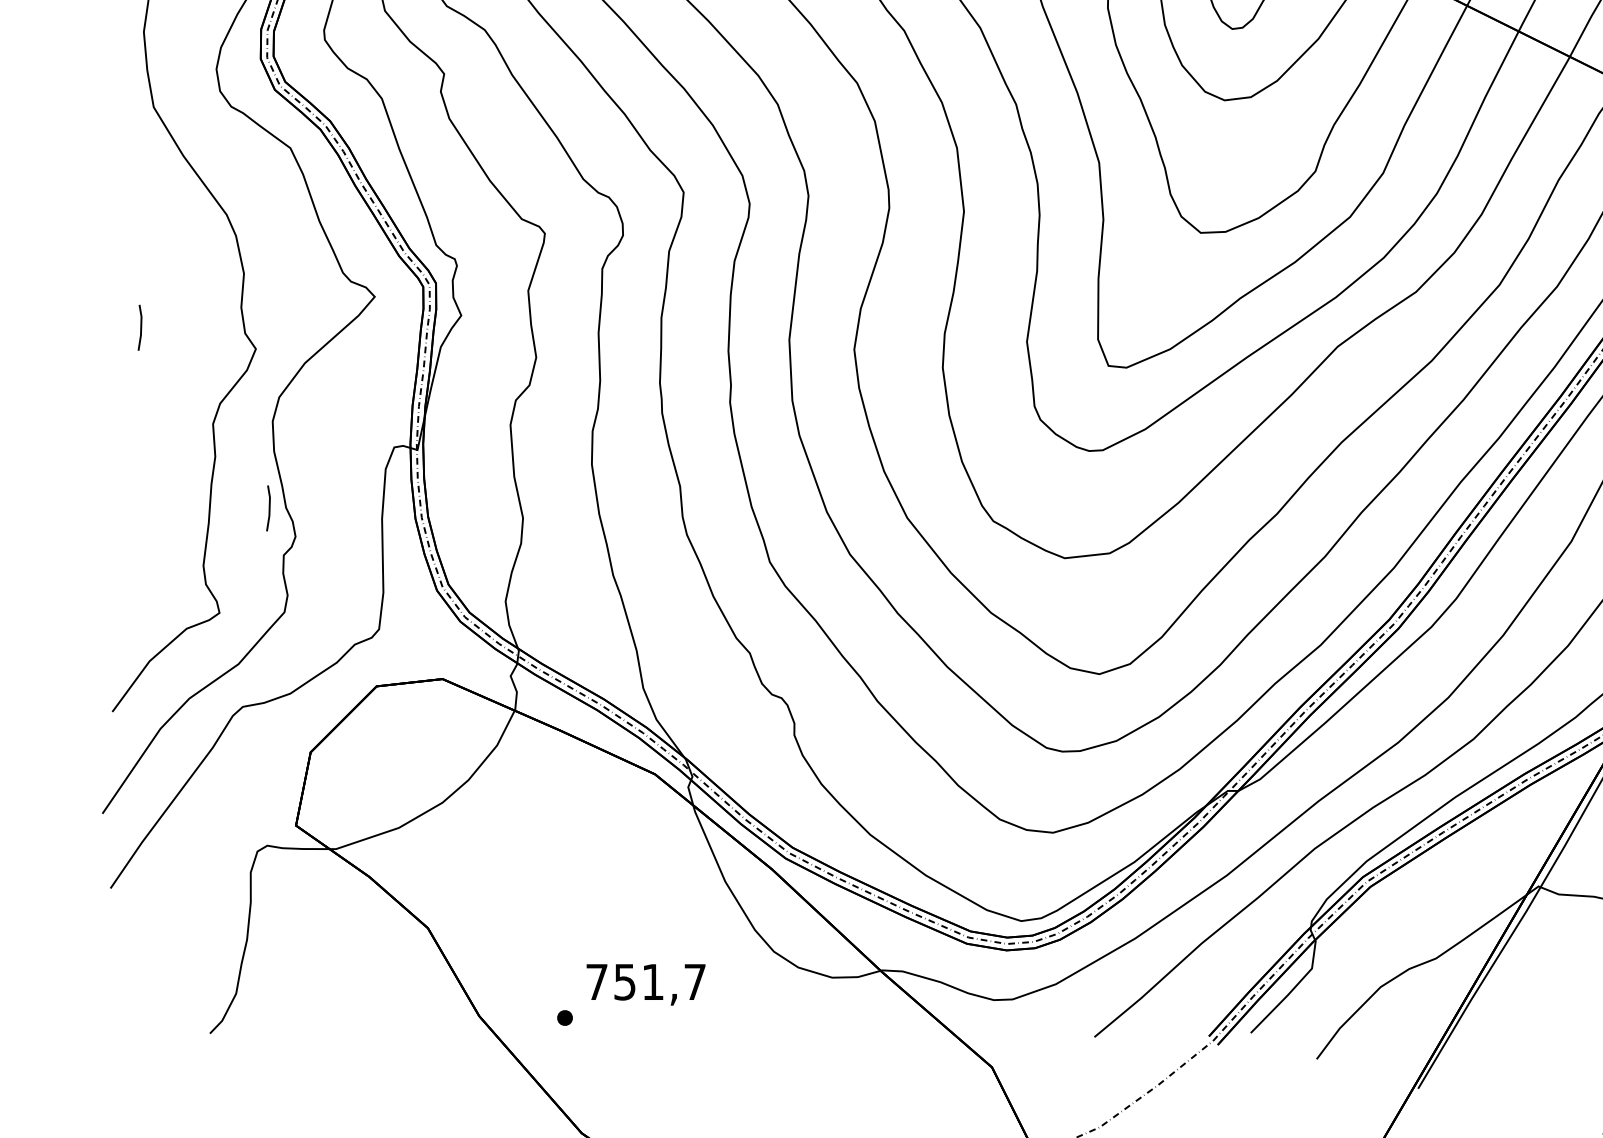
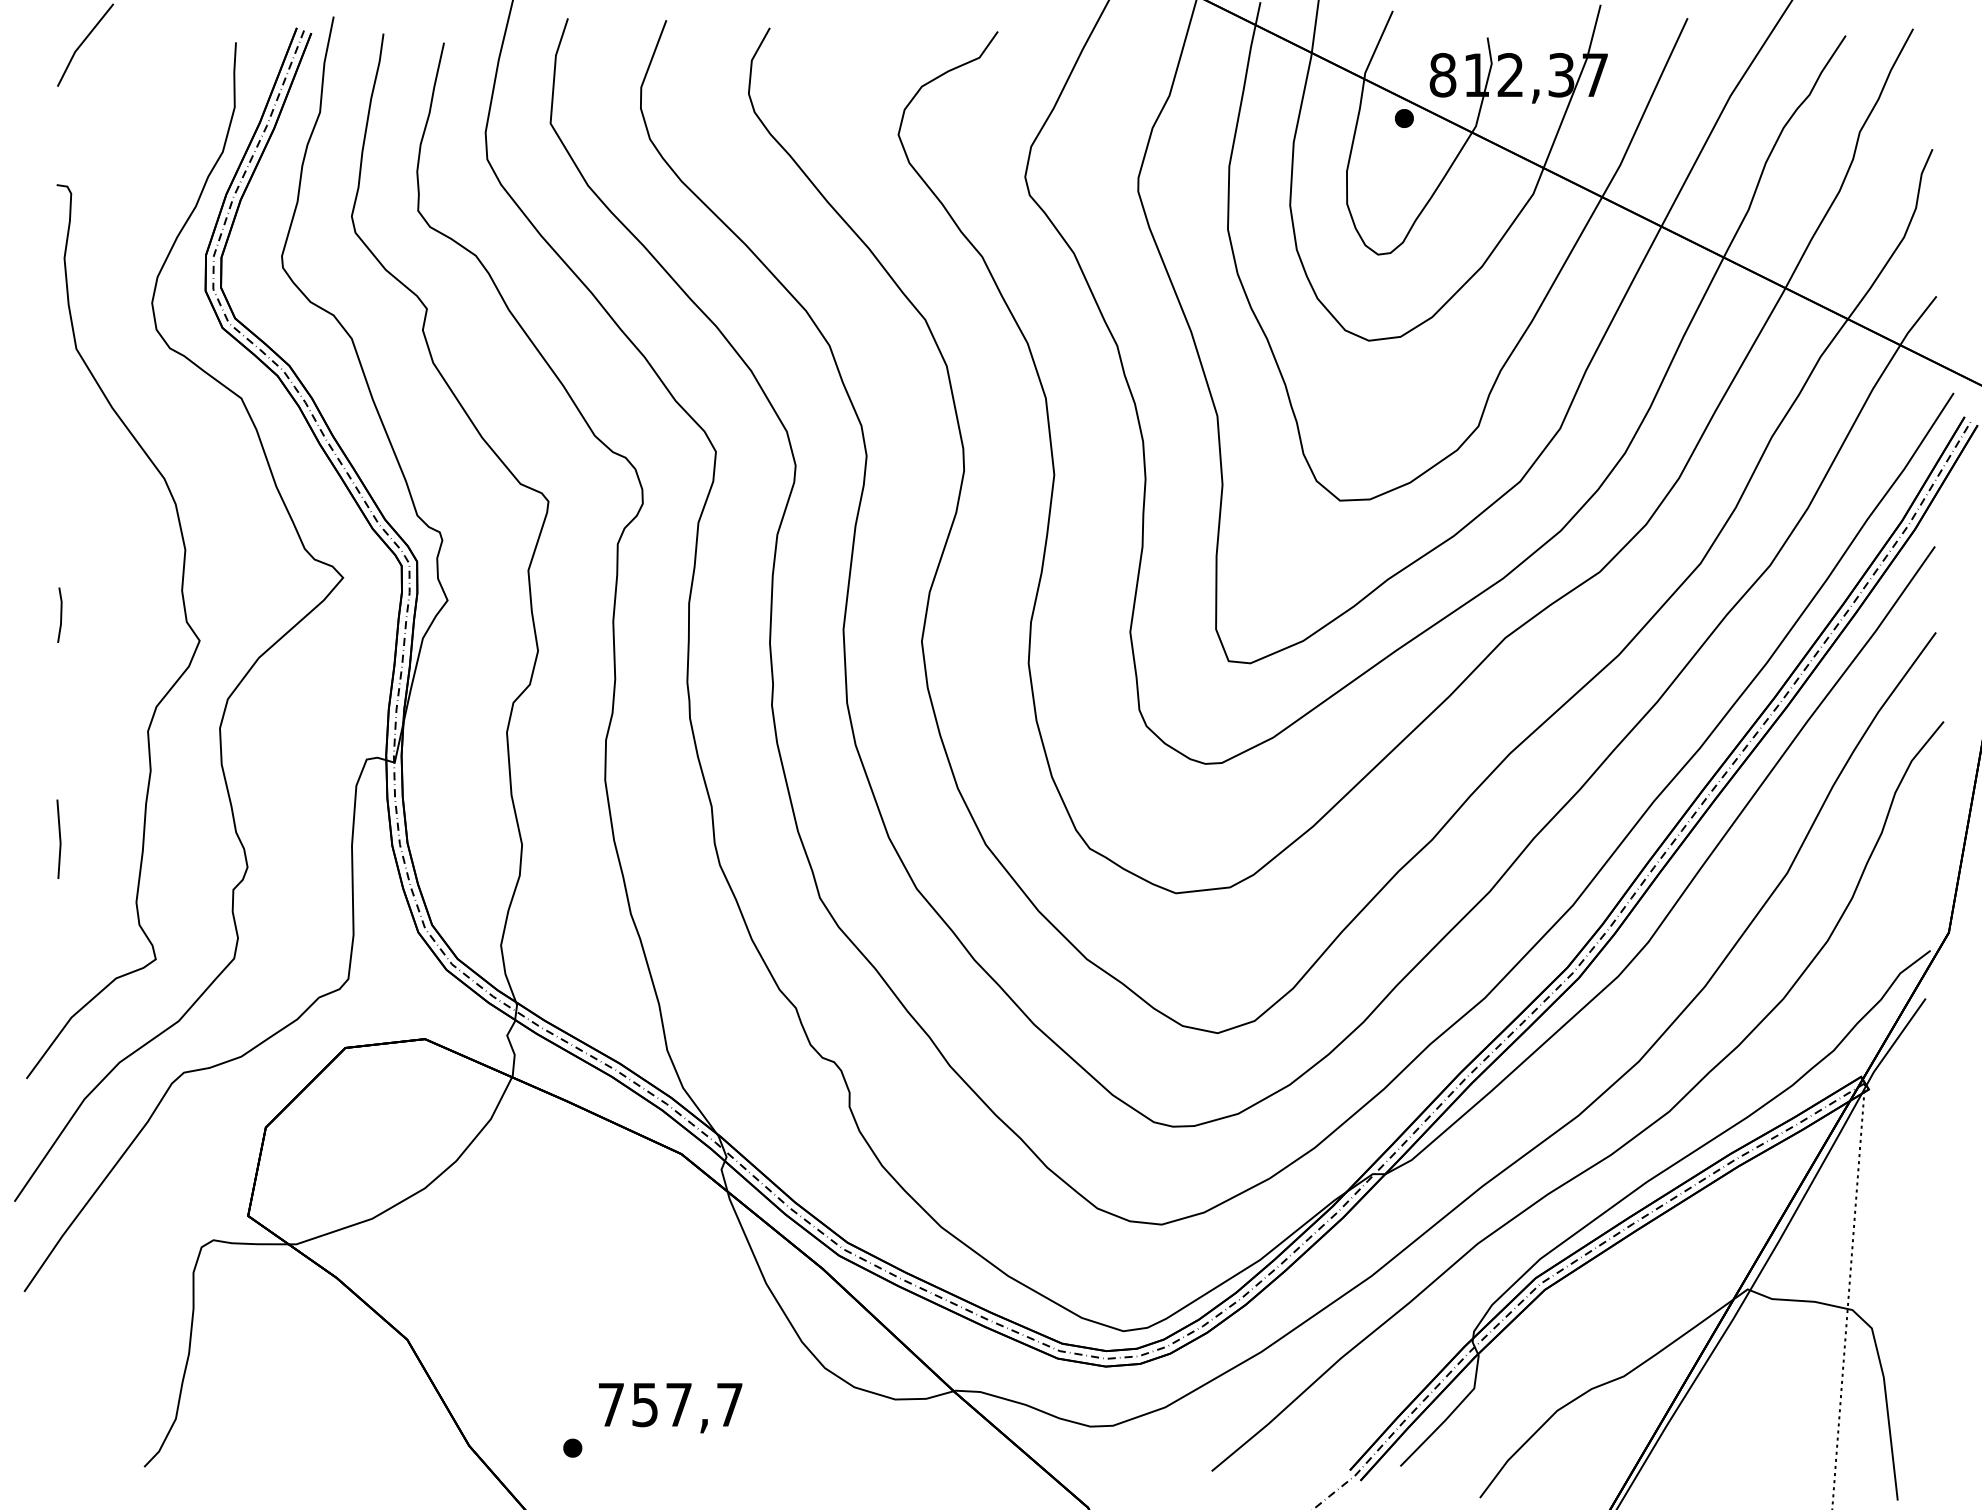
line: (268, 507) -> (215, 832), removed
line: (139, 512) -> (59, 838), added
text: (652, 981) -> (678, 1404), 751,7 -> 757,7

